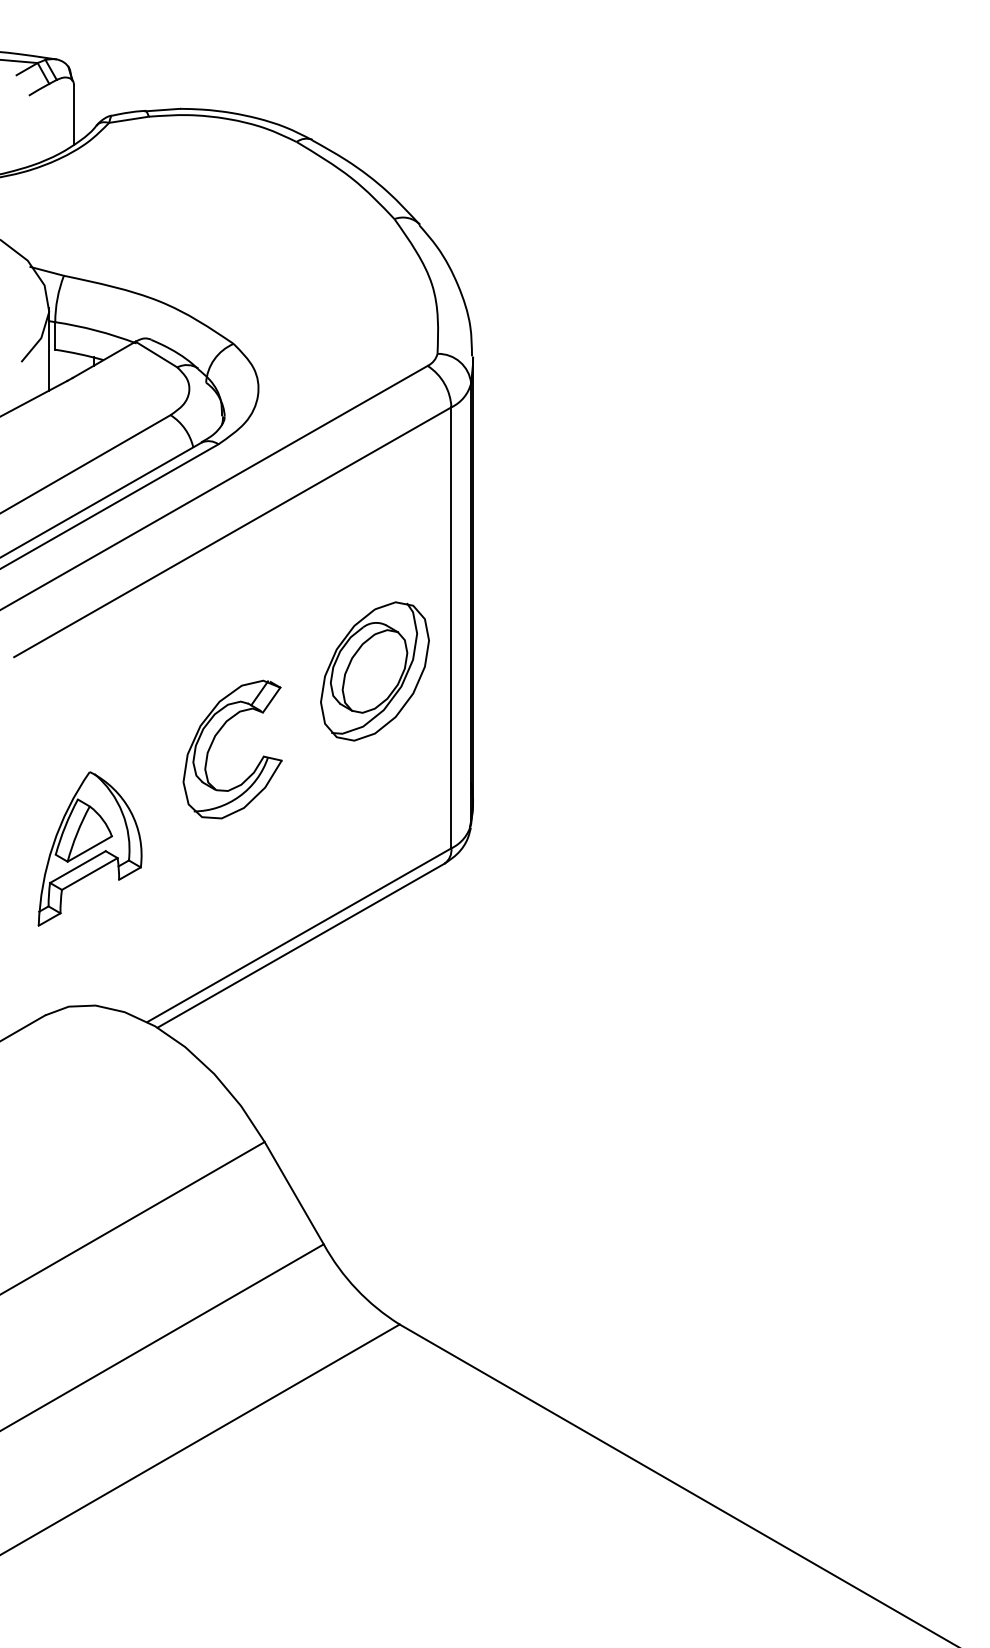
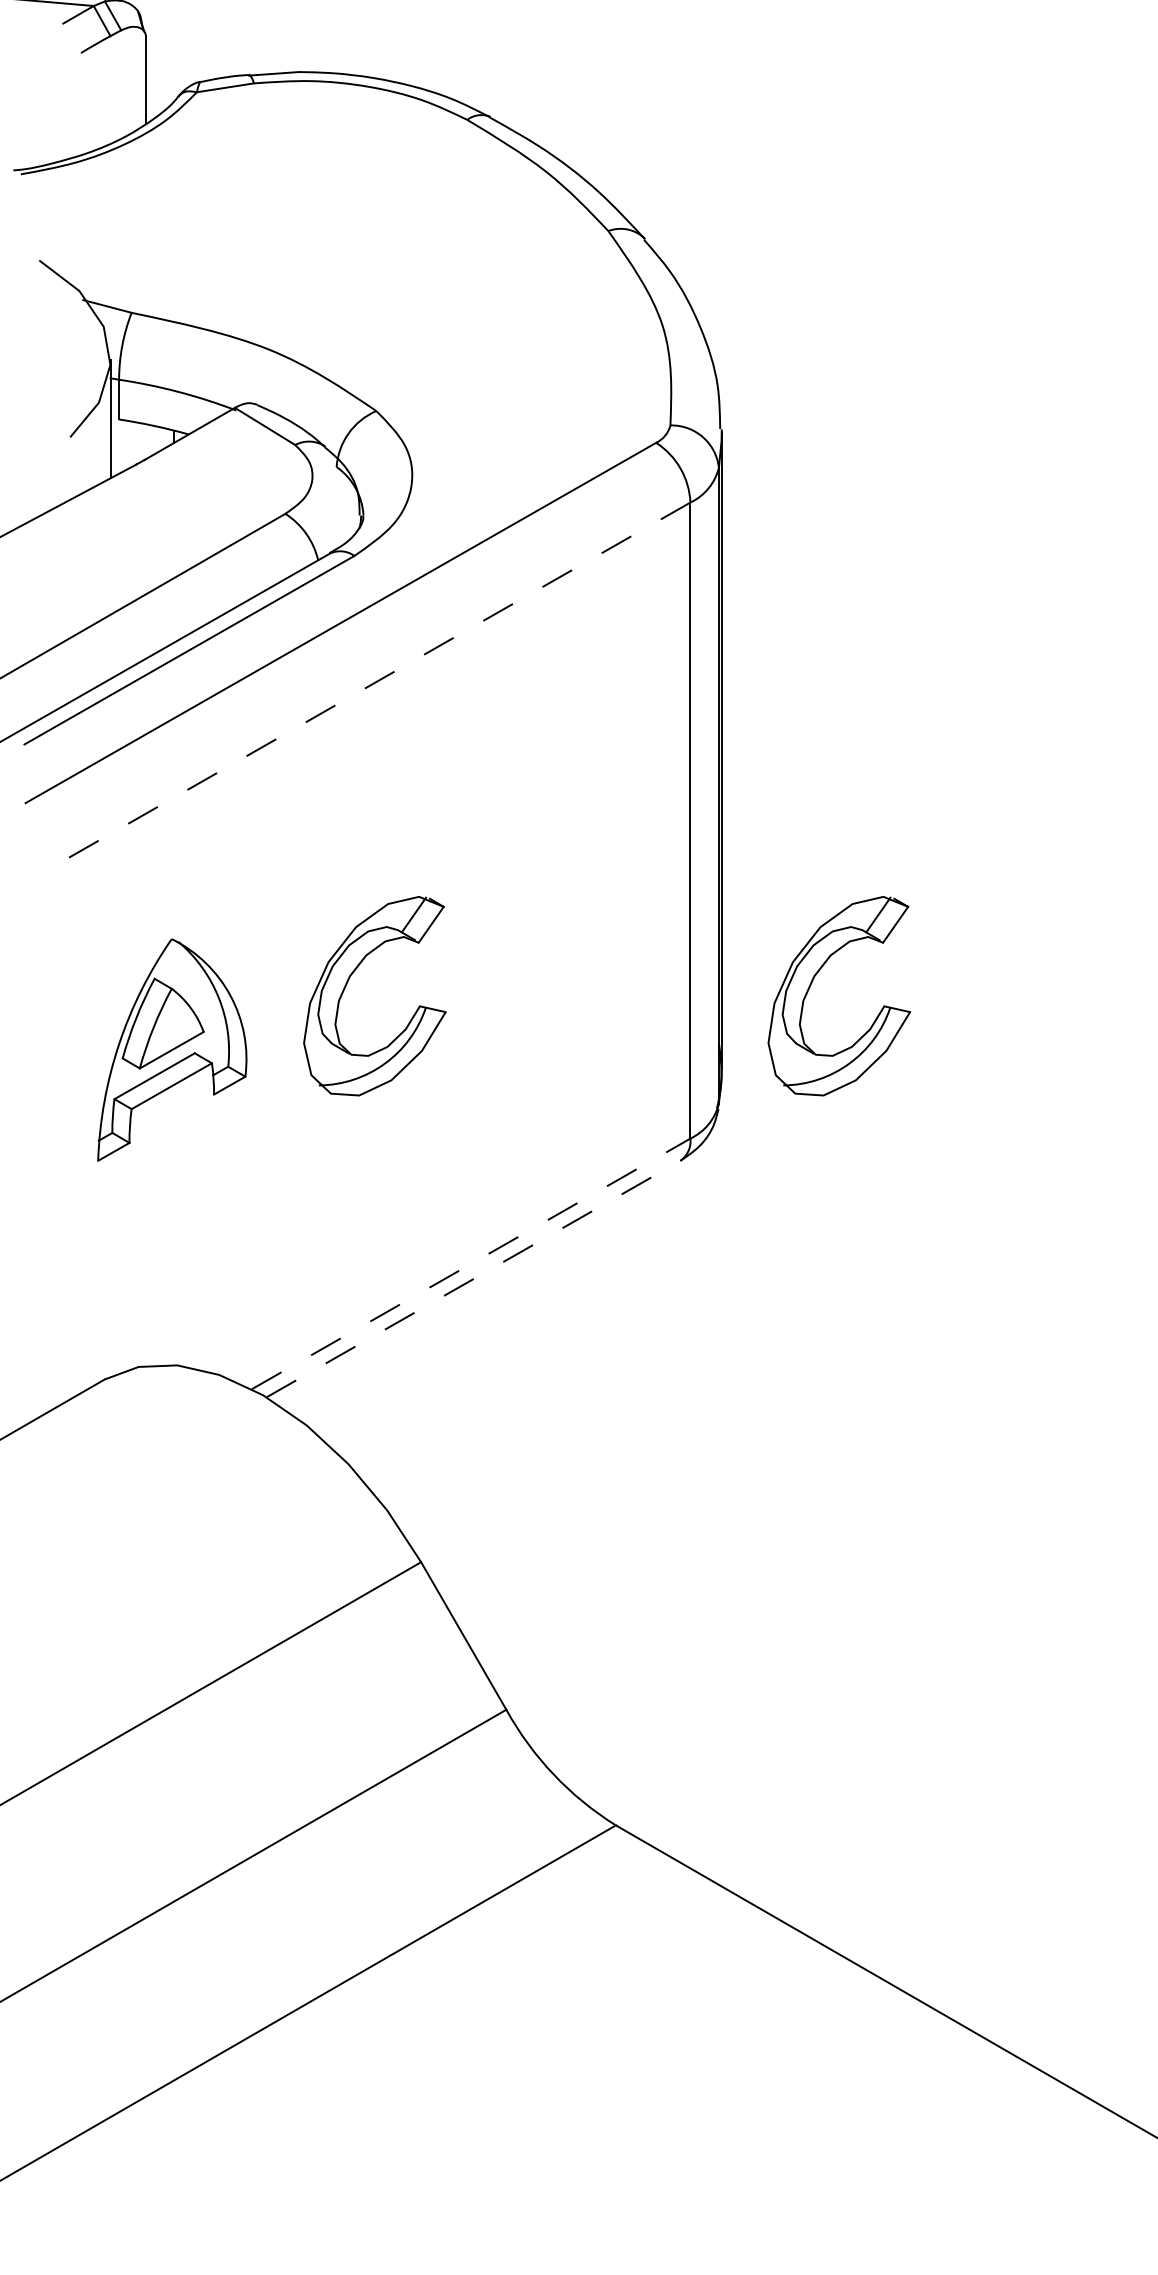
line: (232, 532) -> (374, 683), solid -> dashed
part: (374, 671) -> (579, 883), removed
part: (536, 740) -> (813, 983), added
part: (89, 848) -> (171, 1049), moved
line: (299, 934) -> (471, 1262), solid -> dashed
line: (301, 945) -> (474, 1278), solid -> dashed

